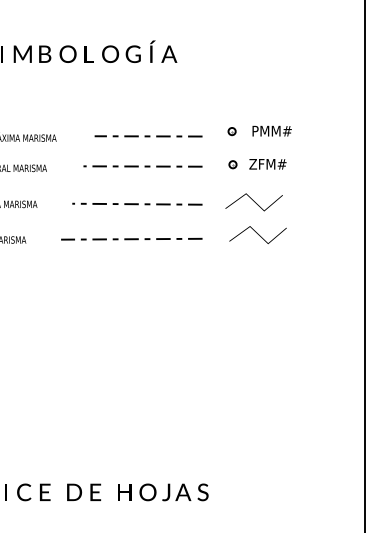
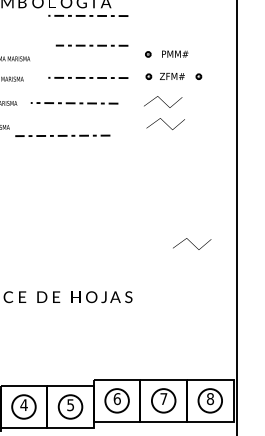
line: (144, 73) -> (89, 15), added
line: (147, 136) -> (91, 45), moved
part: (306, 164) -> (198, 76), added
line: (137, 204) -> (74, 103), moved
line: (131, 238) -> (62, 135), moved
line: (297, 412) -> (192, 243), added

